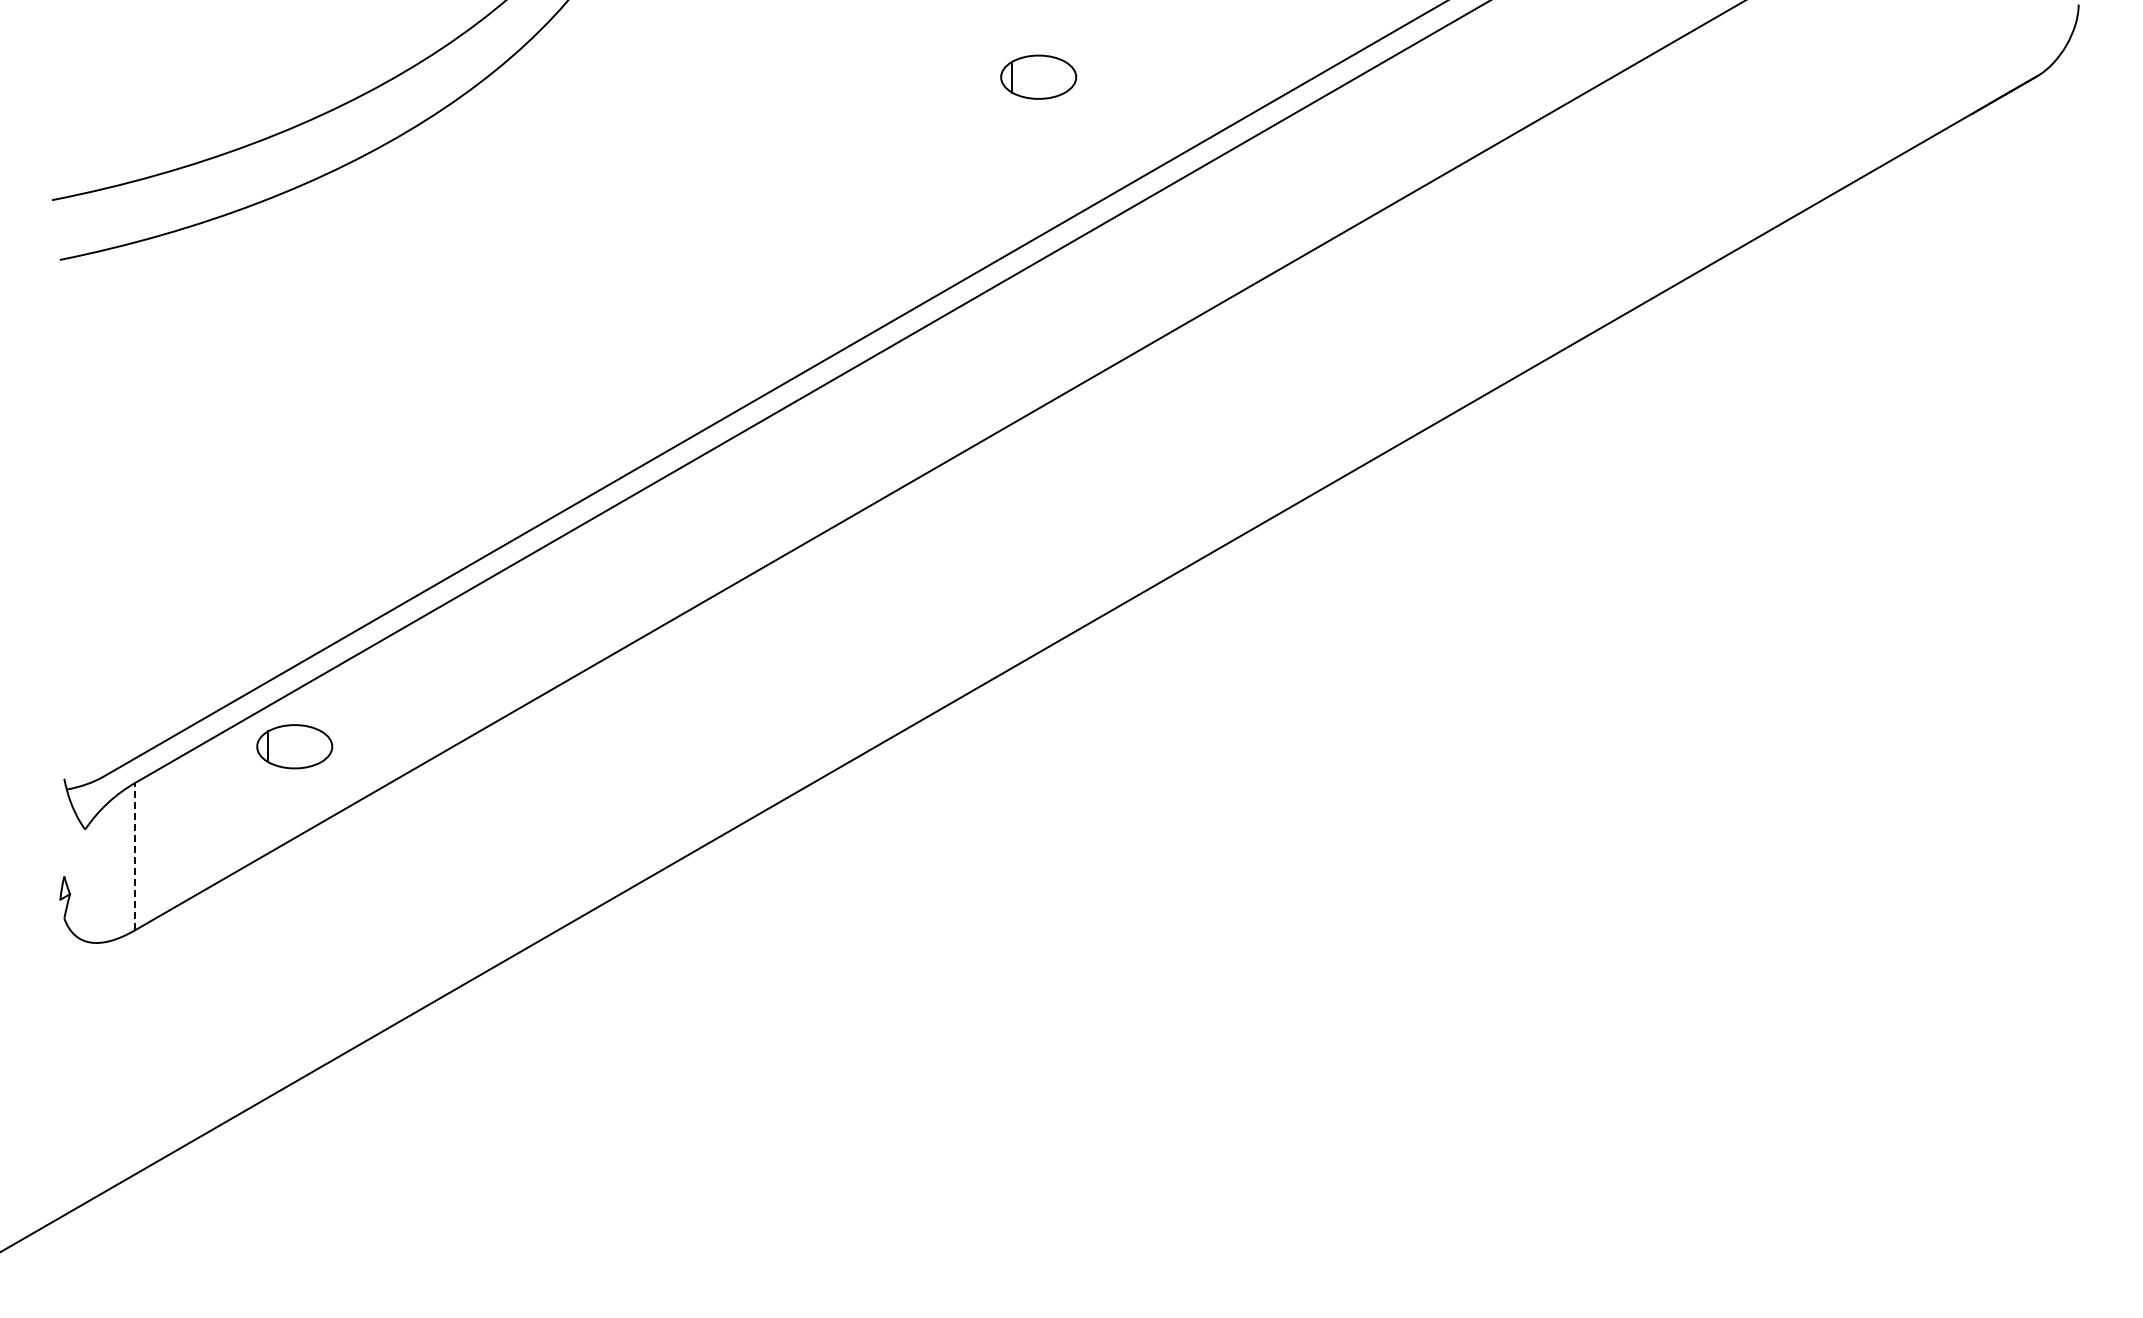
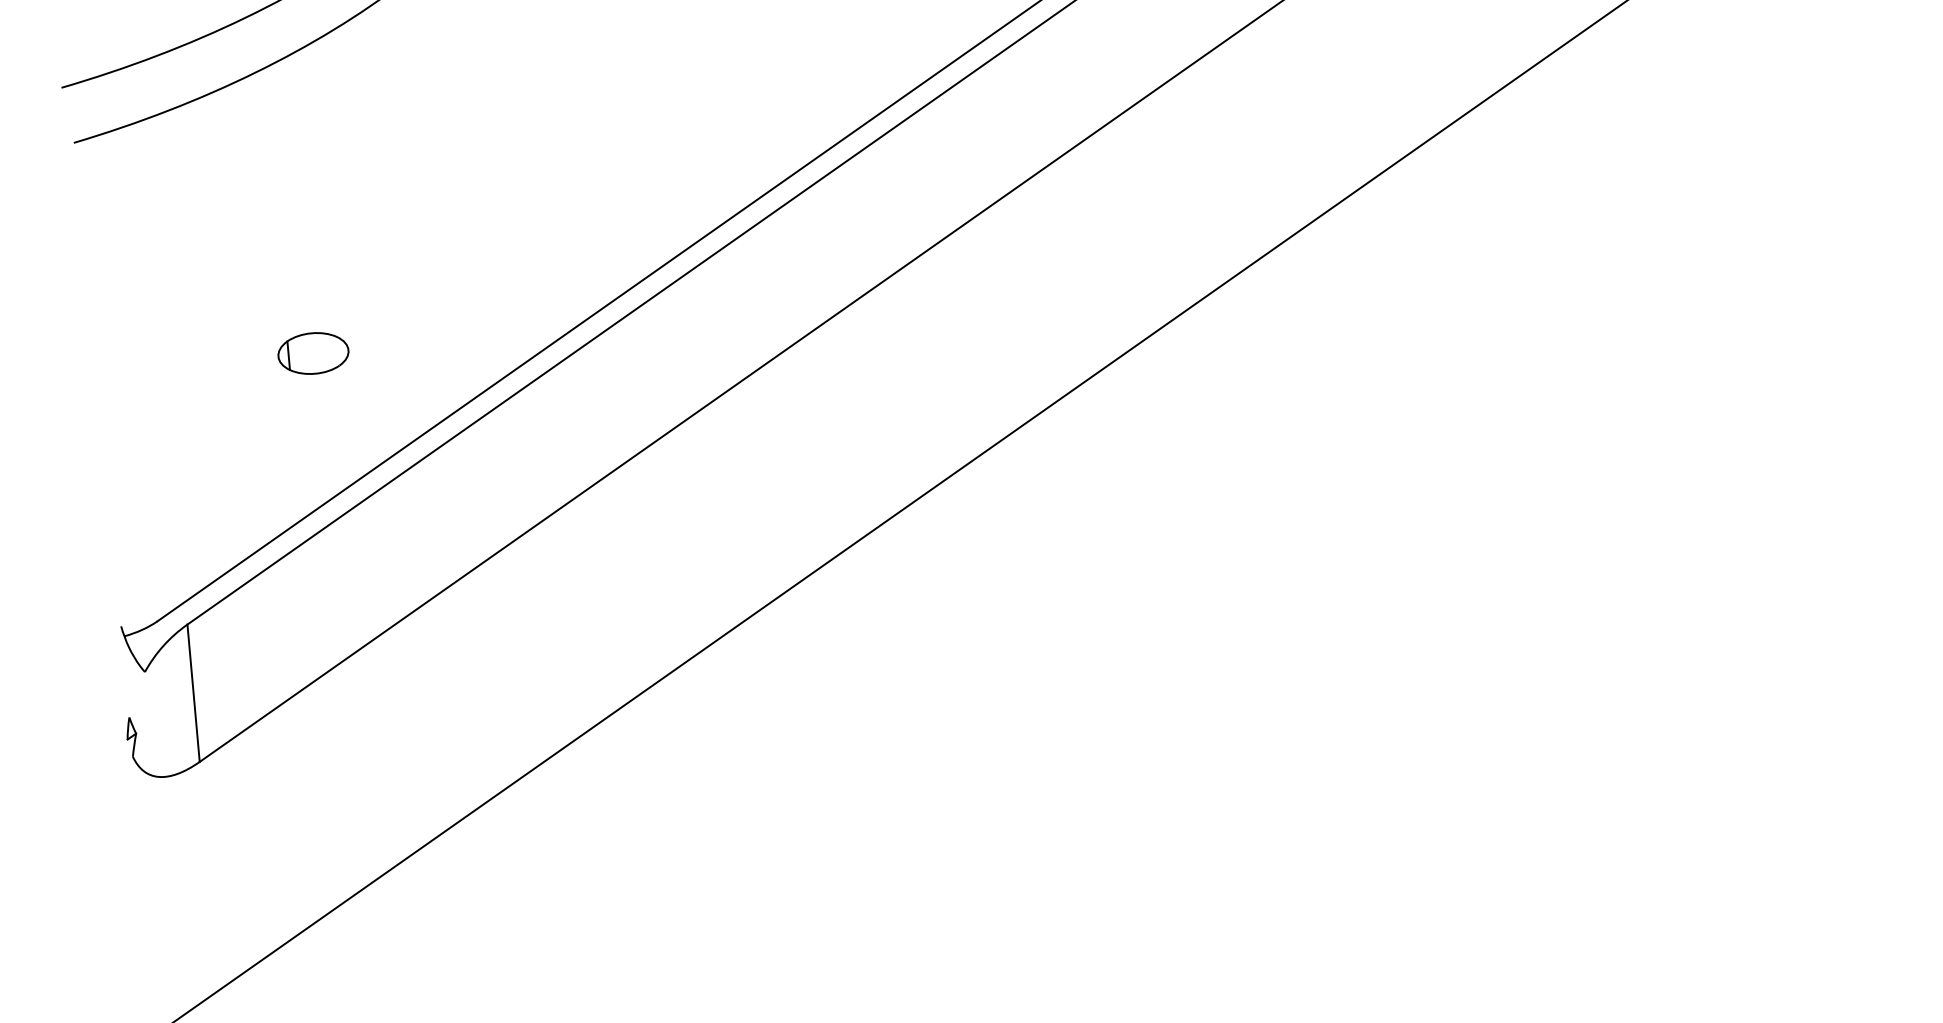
part: (294, 746) -> (313, 353), moved
line: (134, 856) -> (193, 693), dashed -> solid

